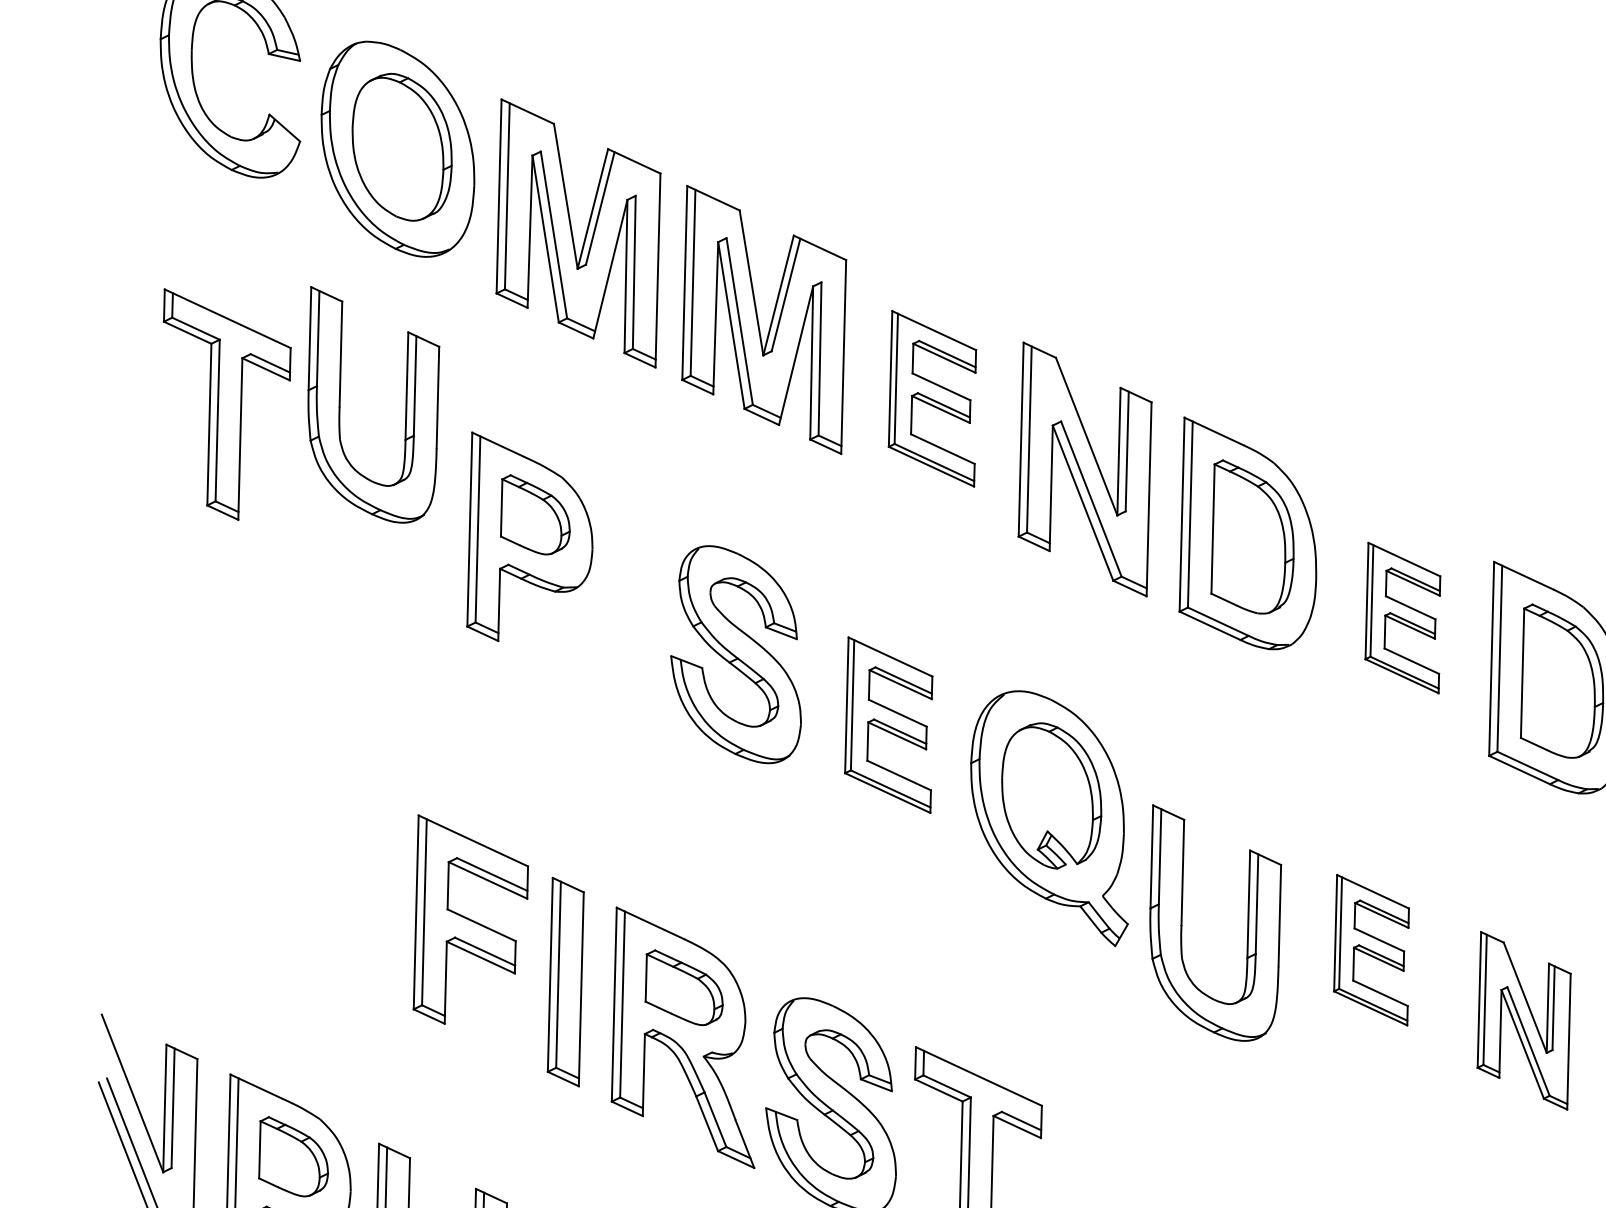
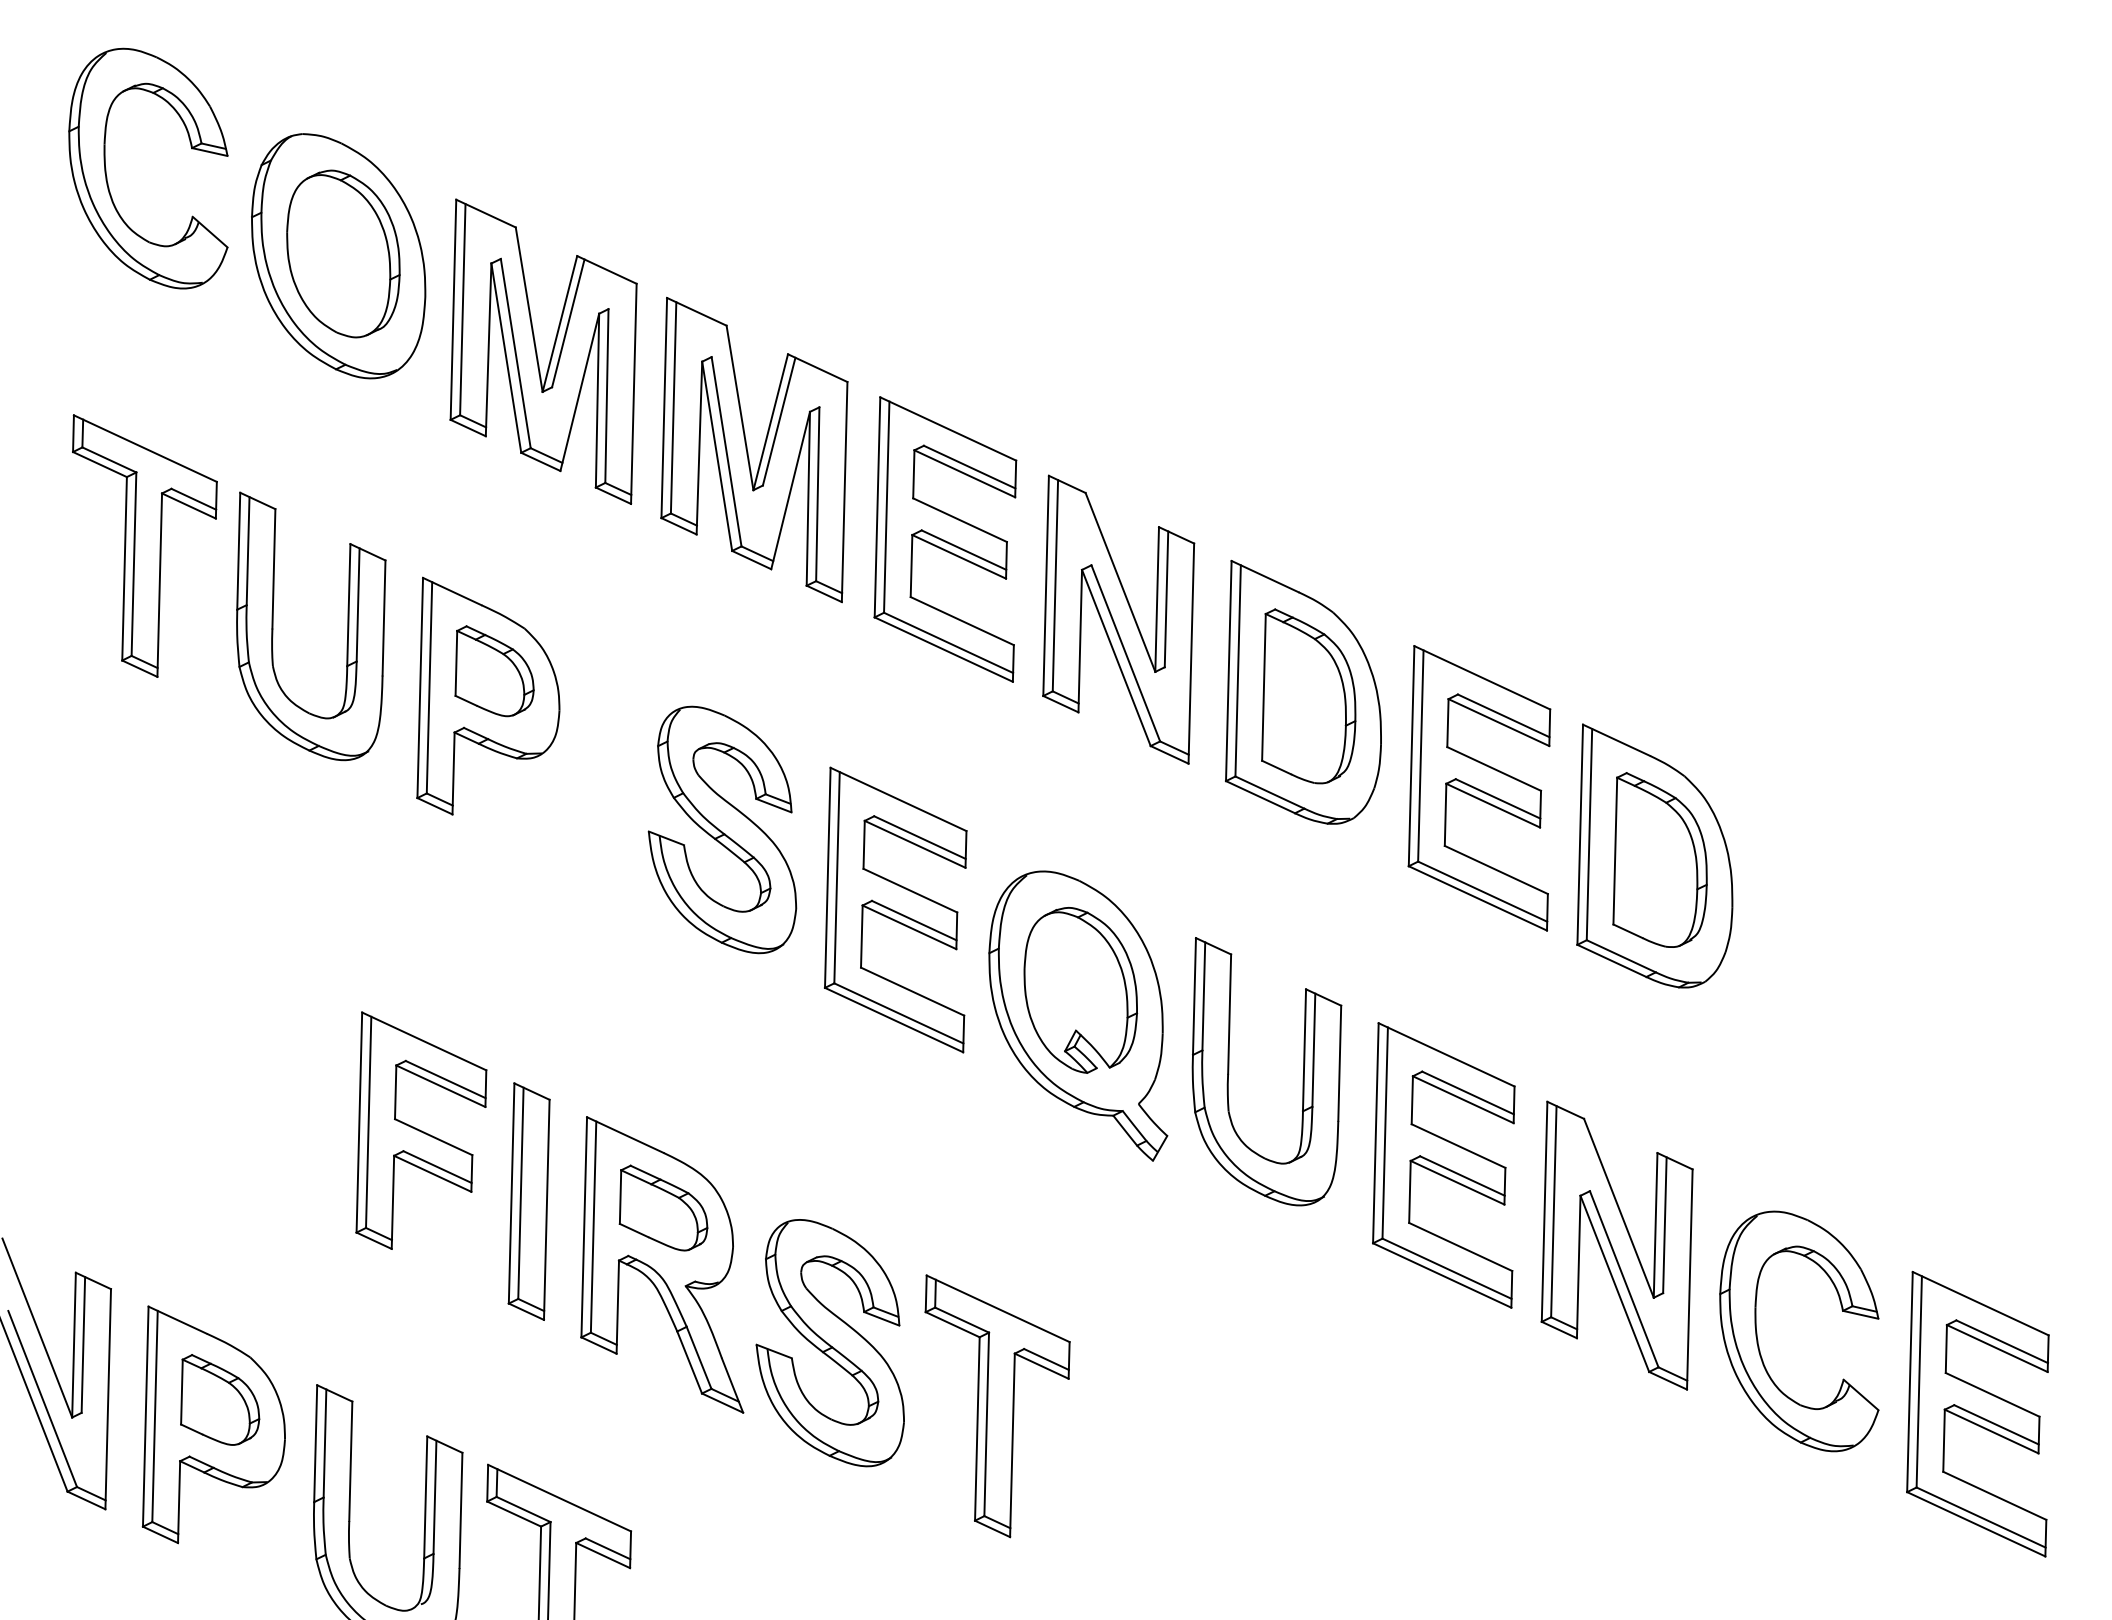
part: (932, 398) -> (945, 539), size x1.43
part: (405, 404) -> (347, 626), moved
part: (1402, 618) -> (1479, 788), size x1.67
part: (888, 724) -> (895, 909), size x1.43
part: (1247, 928) -> (1302, 1077), moved
part: (1371, 950) -> (1443, 1165), size x1.67
part: (1523, 1020) -> (1616, 1245), size x1.43

